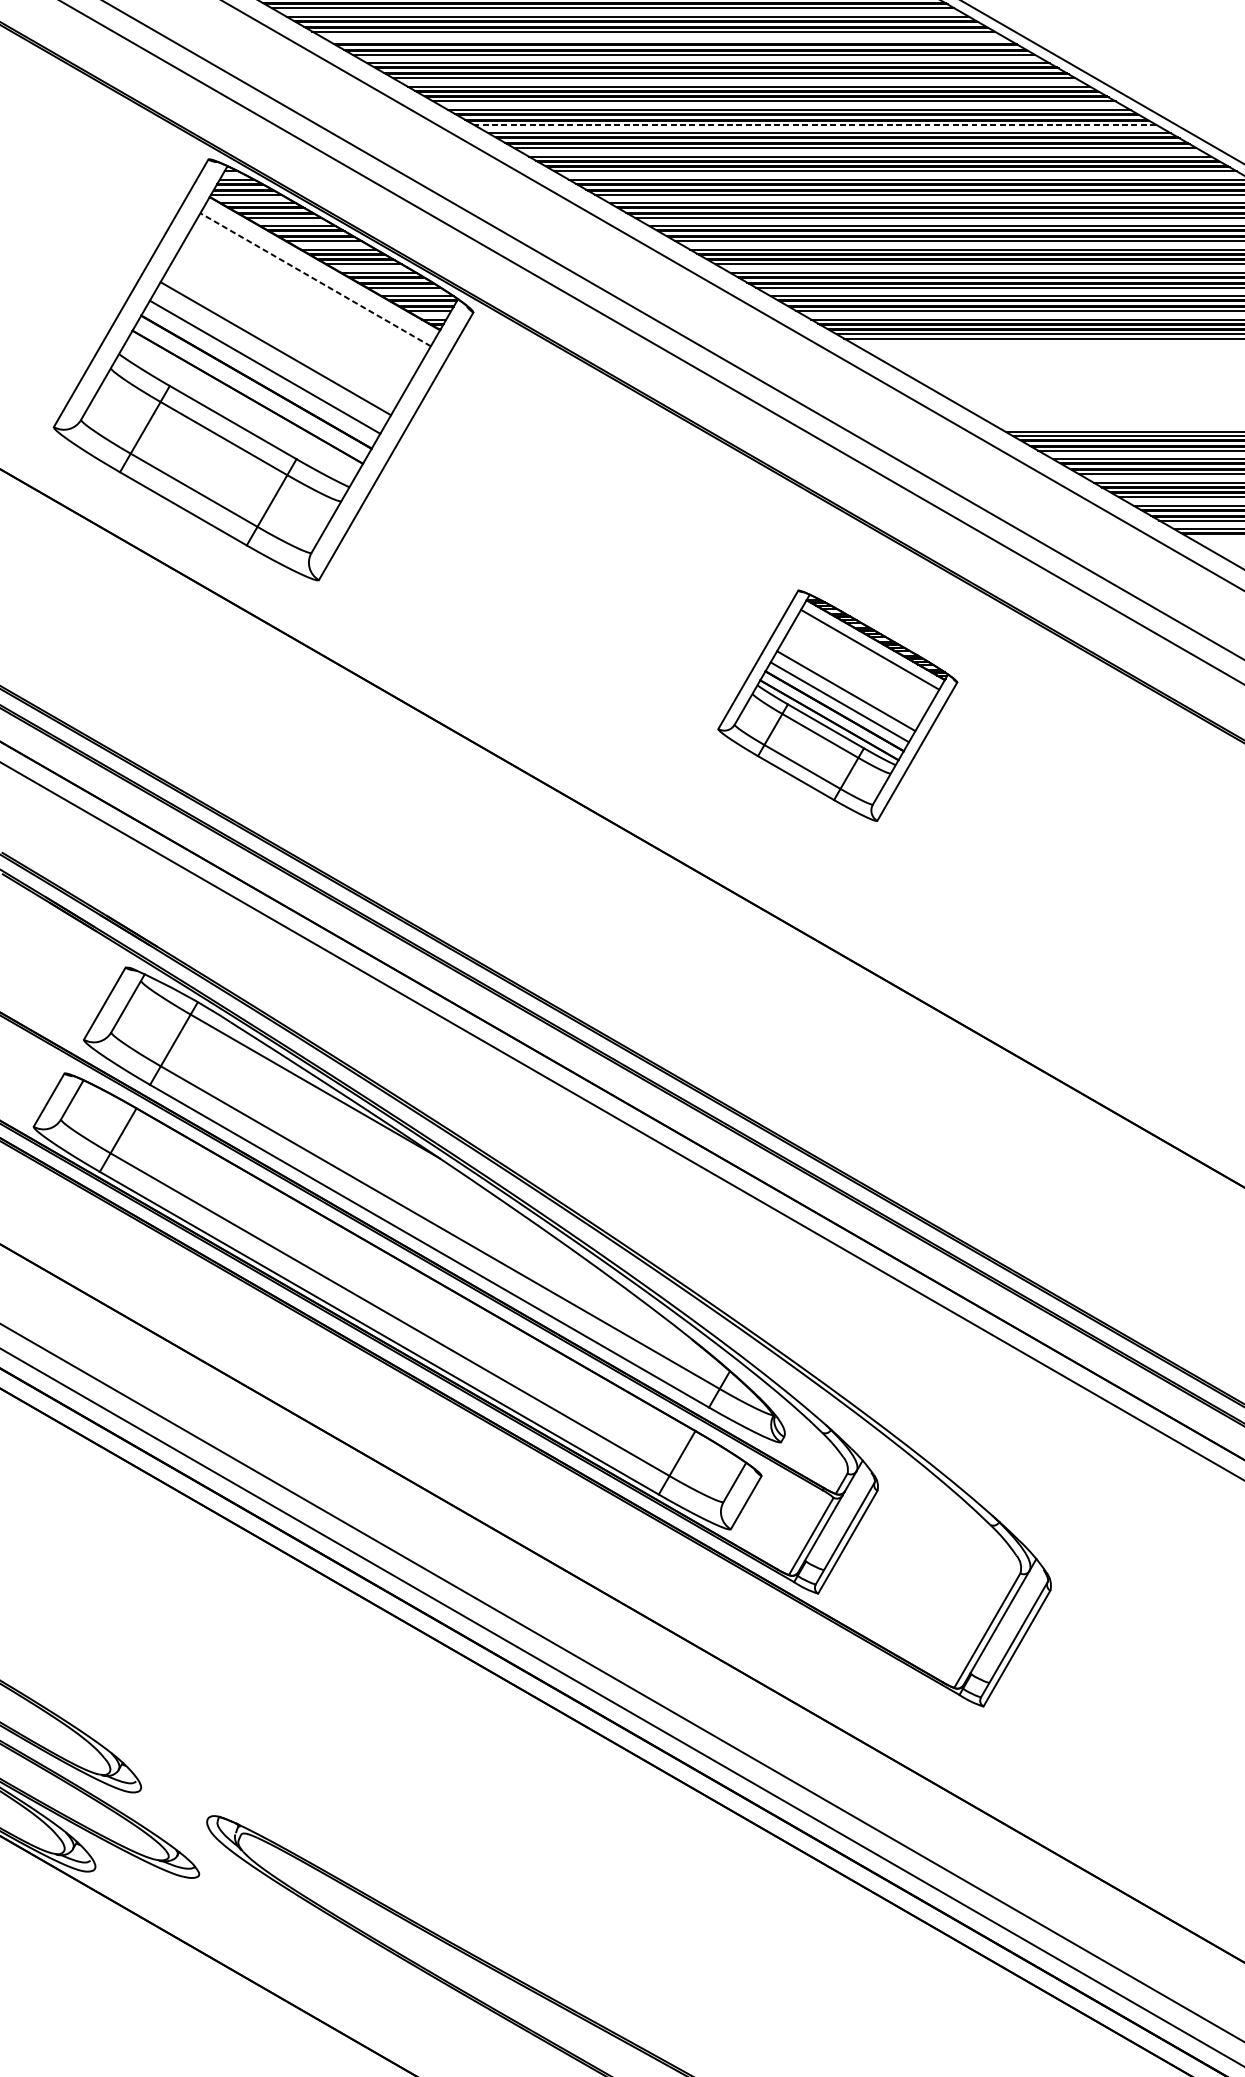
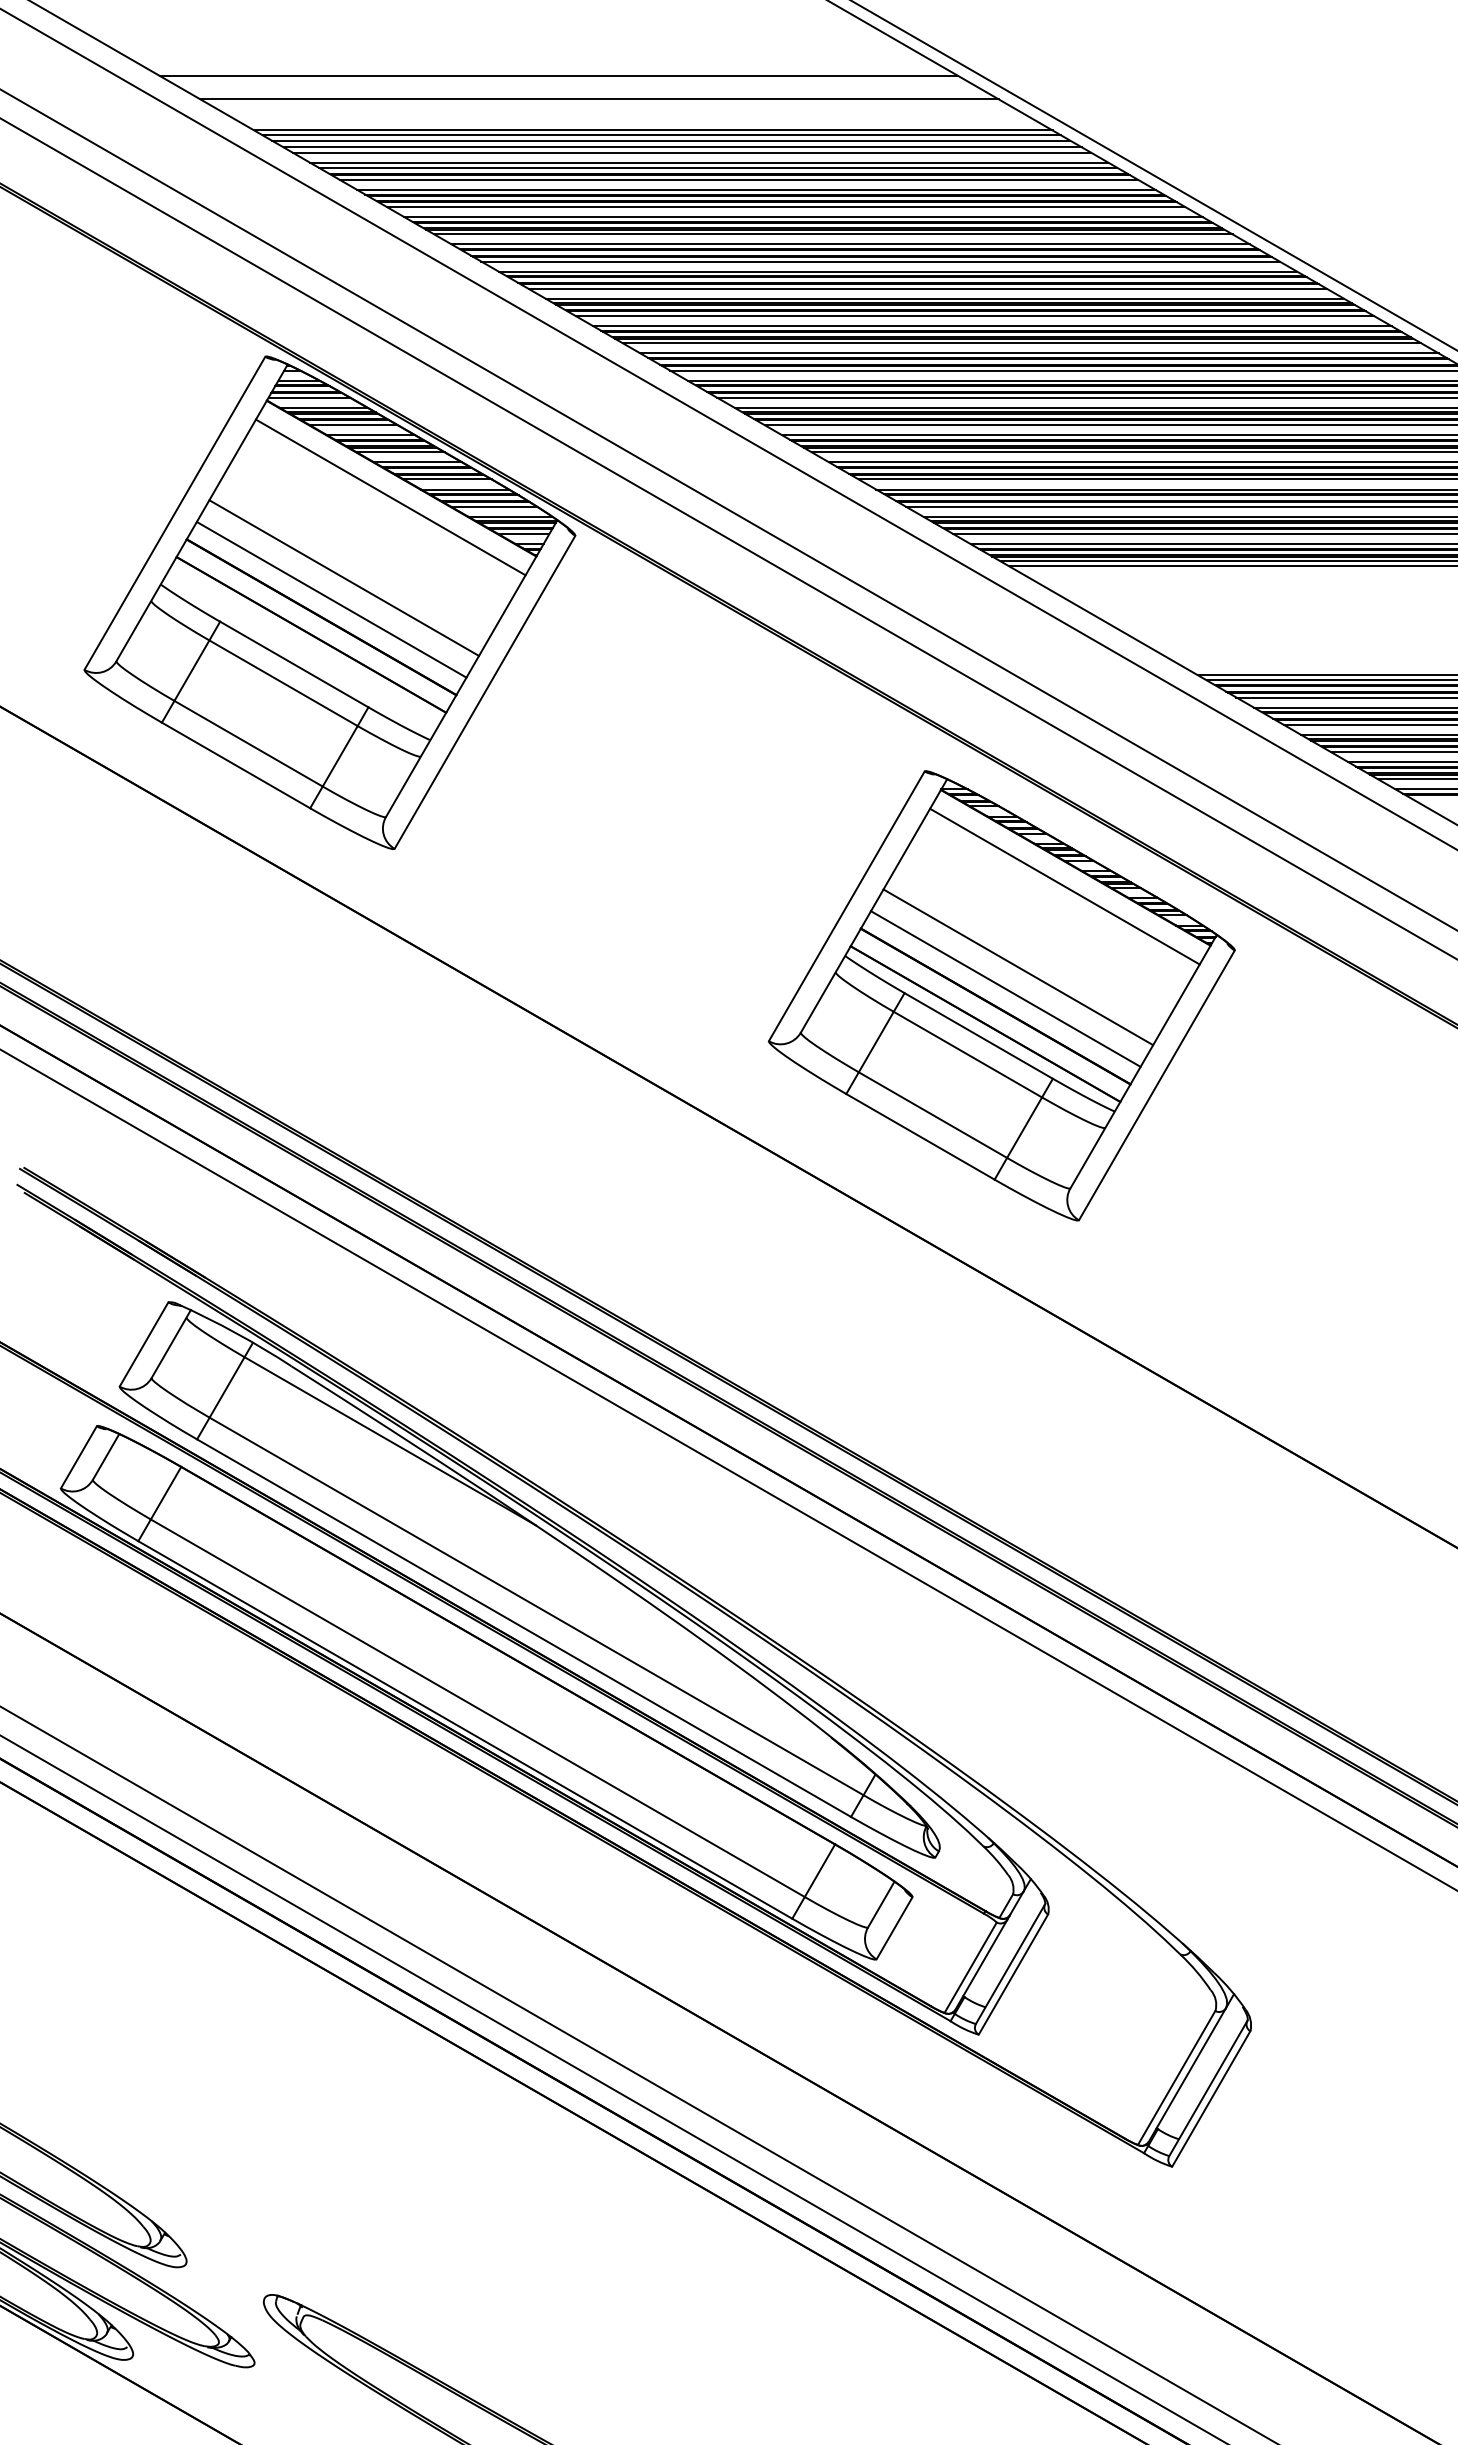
line: (668, 40) -> (803, 217), added
line: (814, 125) -> (974, 316), dashed -> solid
line: (315, 279) -> (390, 497), dashed -> solid
part: (837, 705) -> (1001, 995), size x1.67

